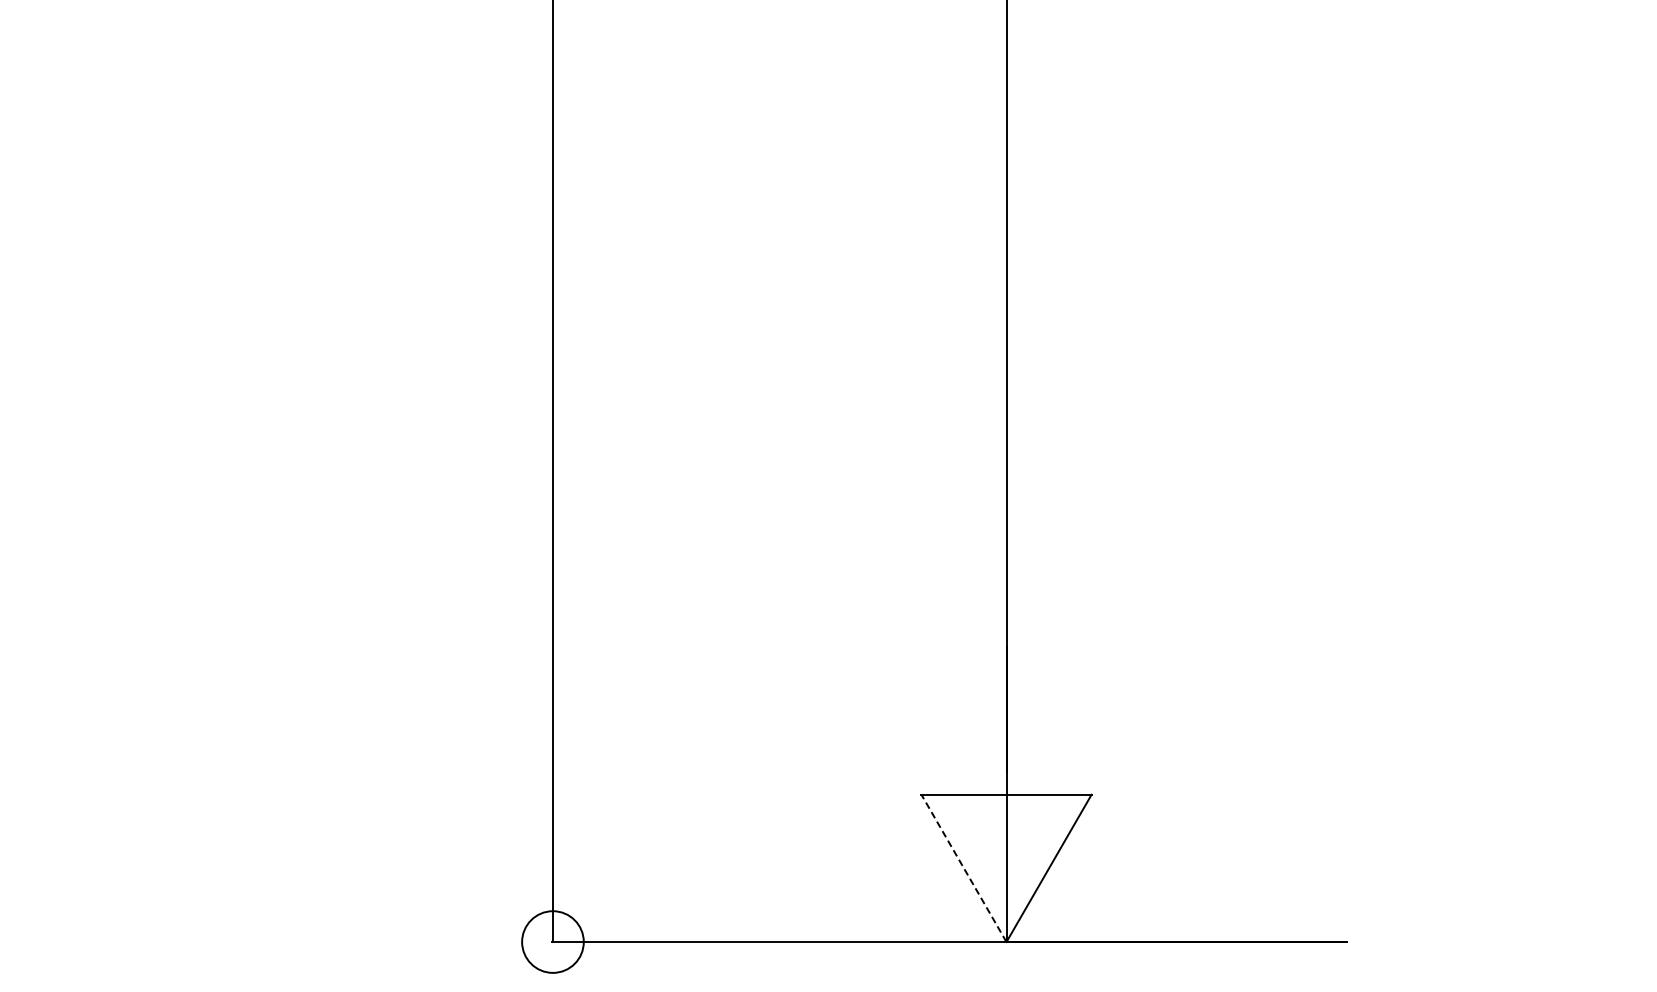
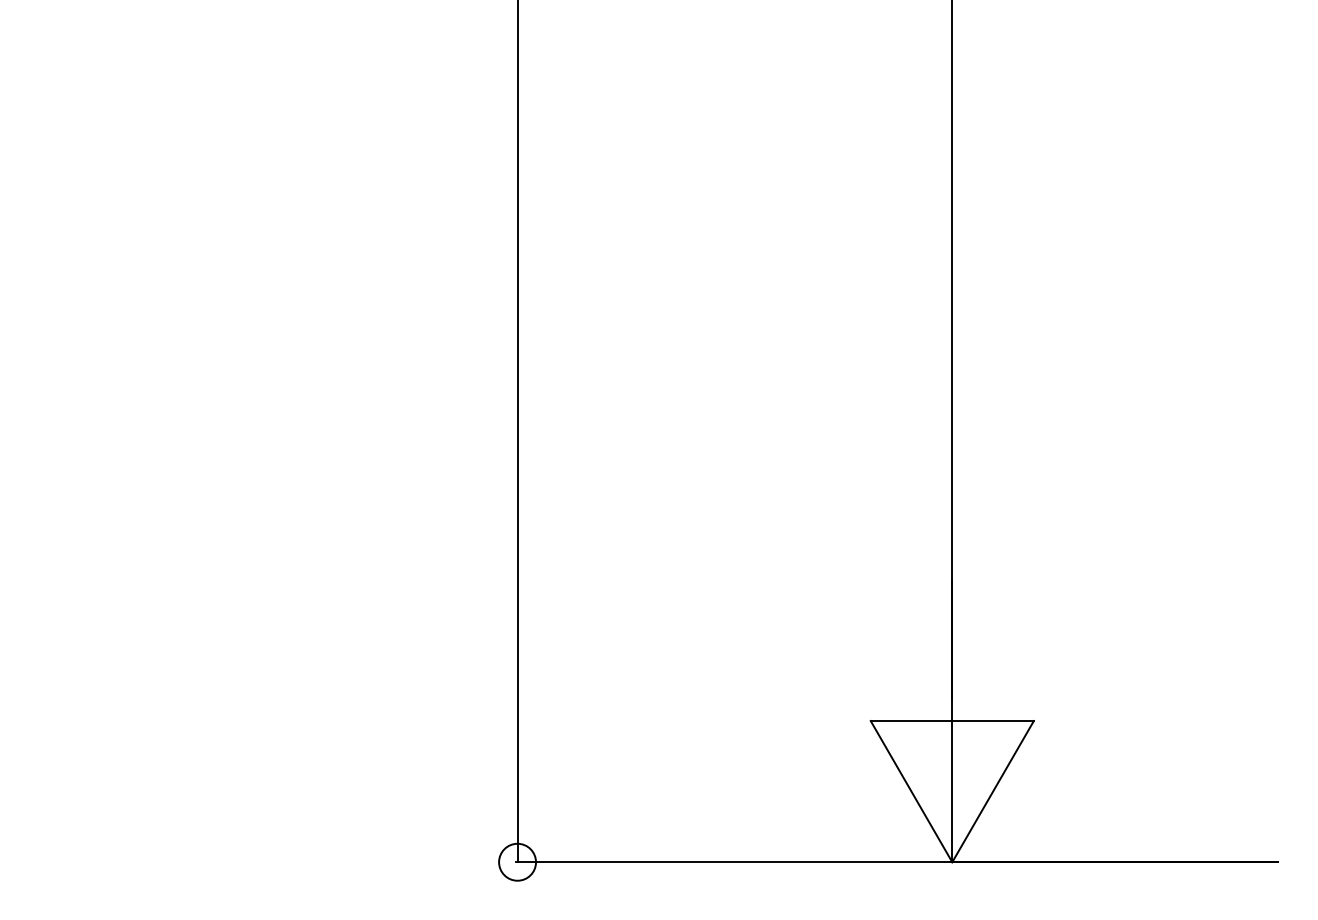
line: (963, 867) -> (911, 790), dashed -> solid
circle: (552, 941) -> (517, 861), size x0.62

